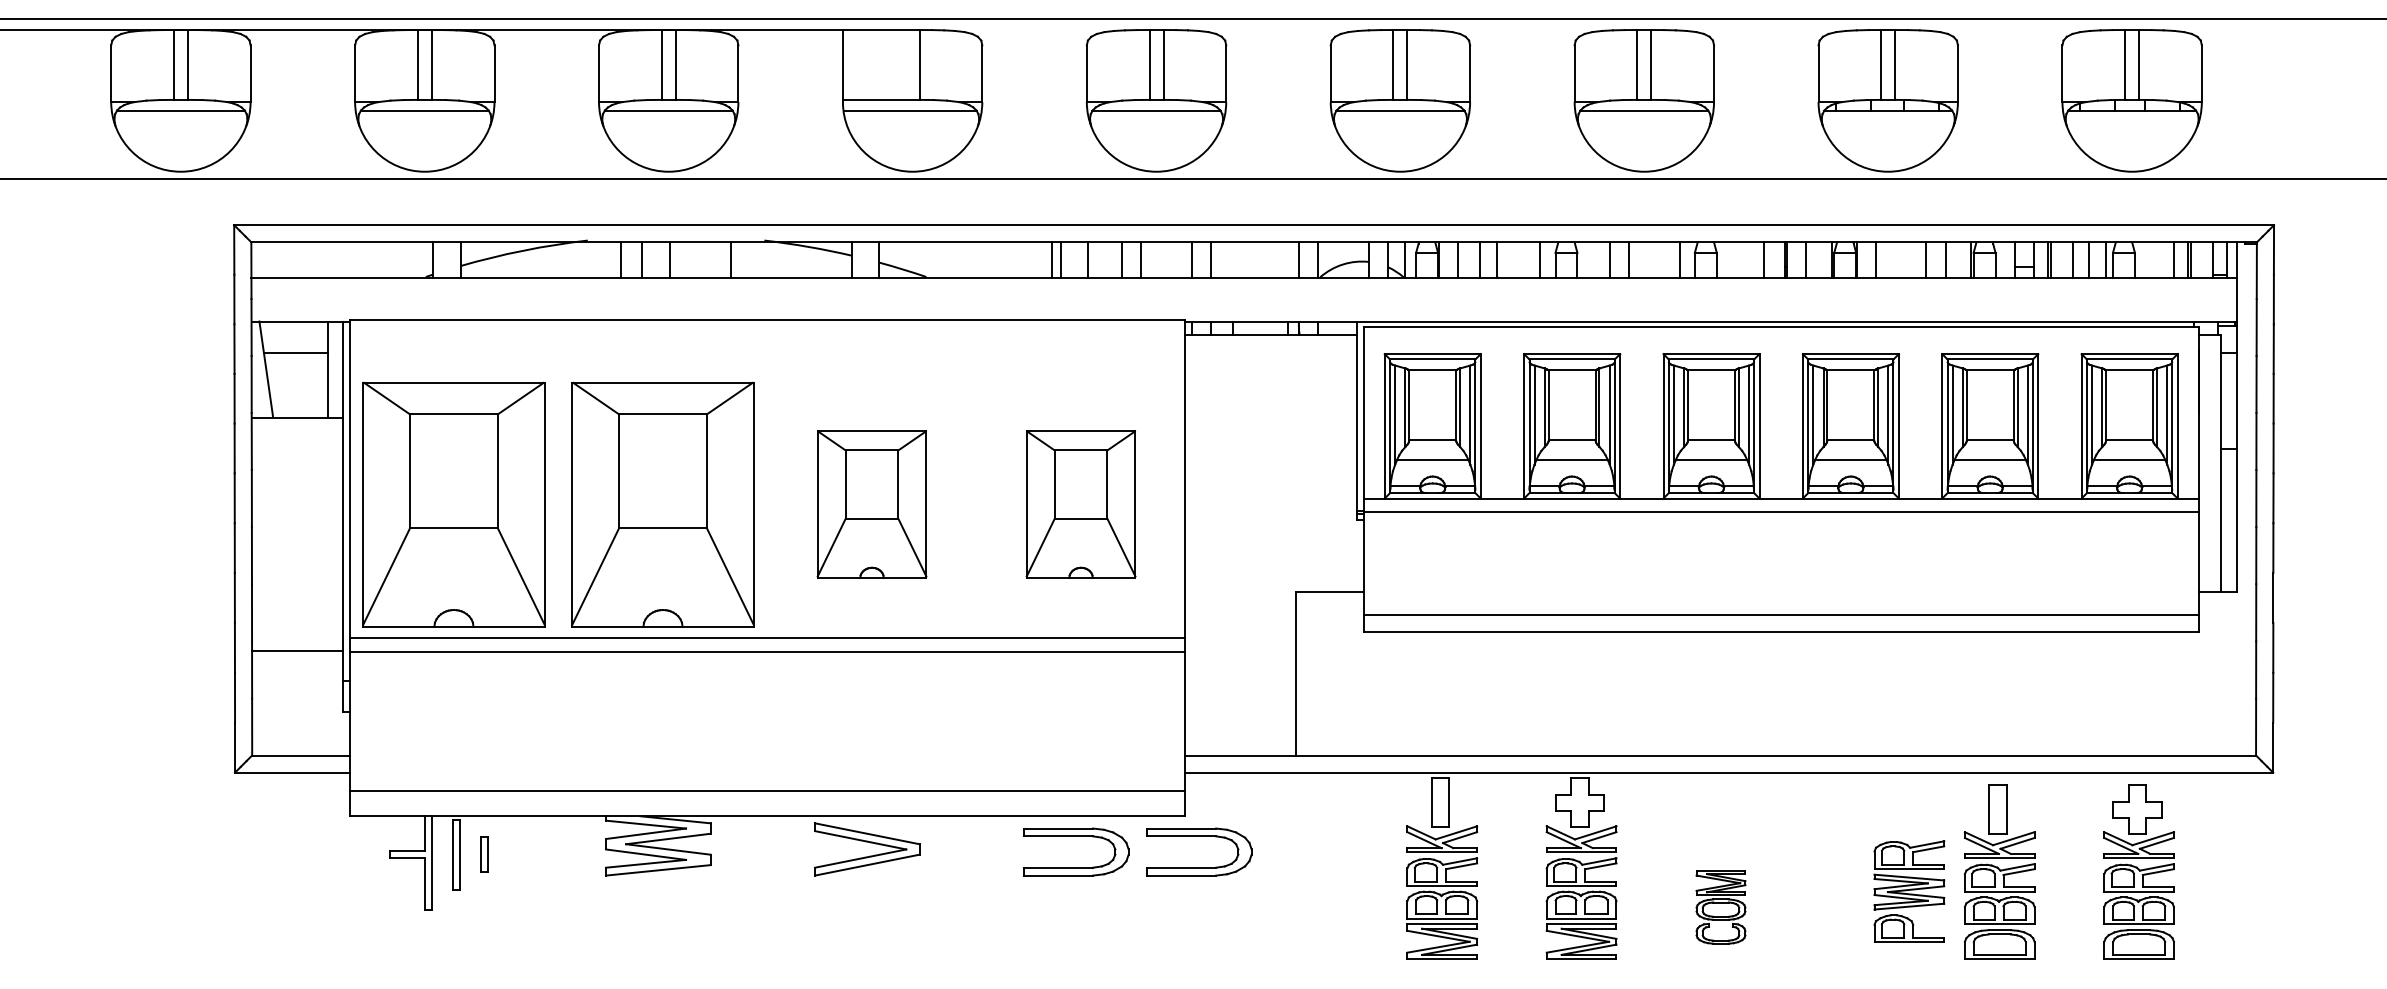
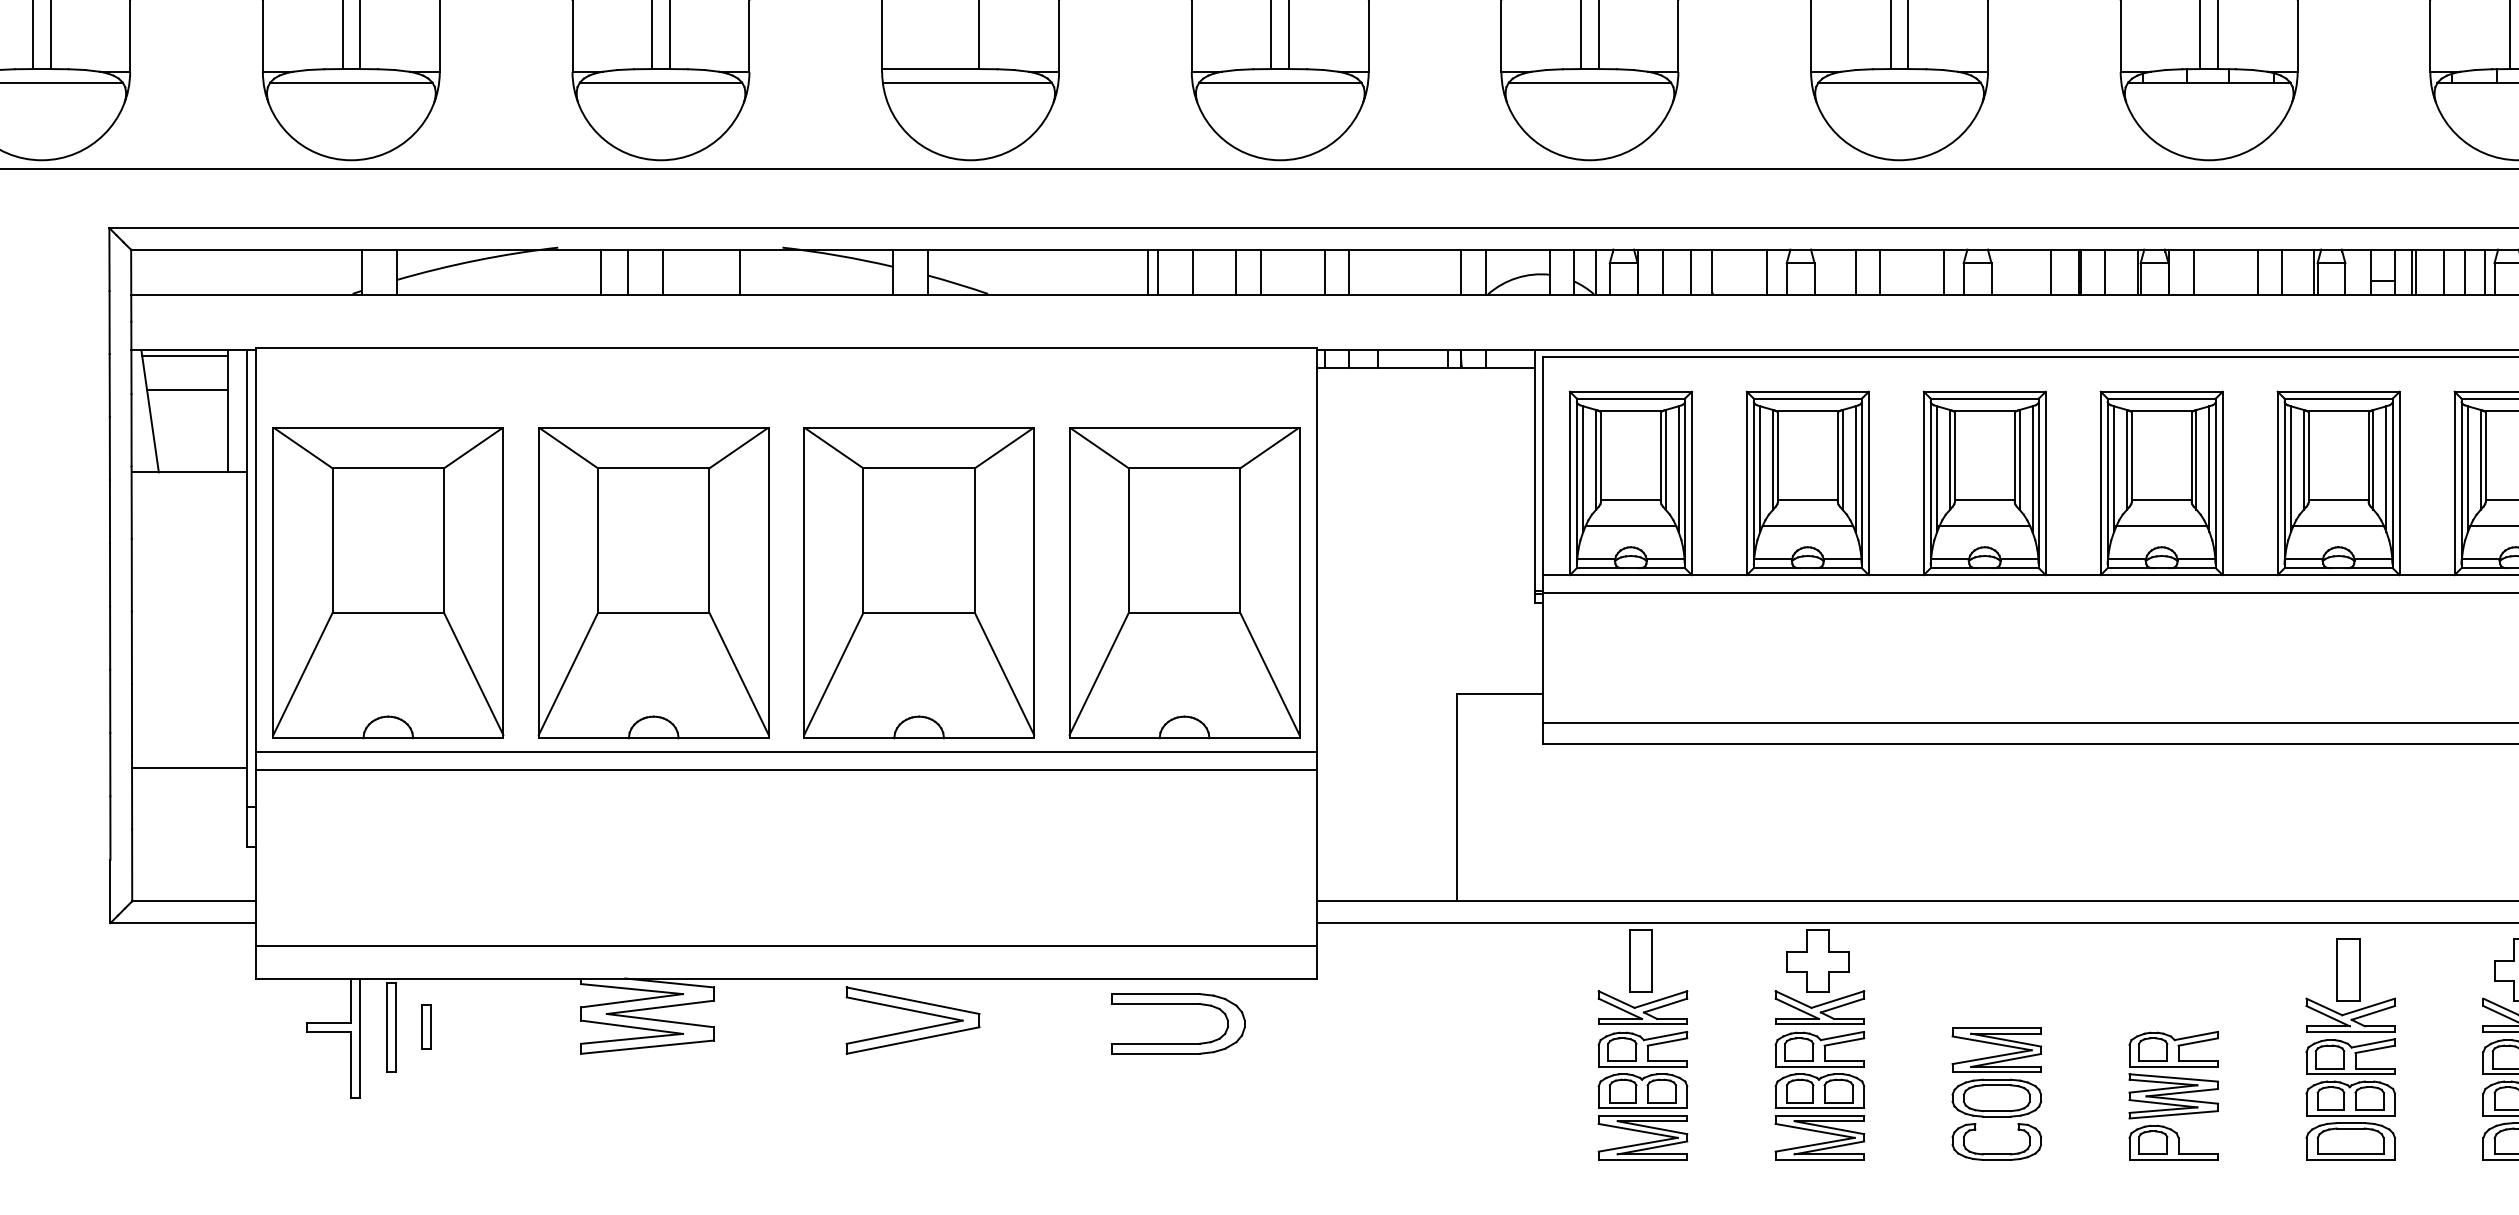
line: (294, 325) -> (185, 355), added
part: (871, 504) -> (918, 582), size x1.67
part: (1080, 504) -> (1183, 582), size x1.67
part: (1199, 836) -> (1334, 1004), removed
part: (1909, 891) -> (2173, 1095), moved
part: (1720, 907) -> (1996, 1094), size x1.43

